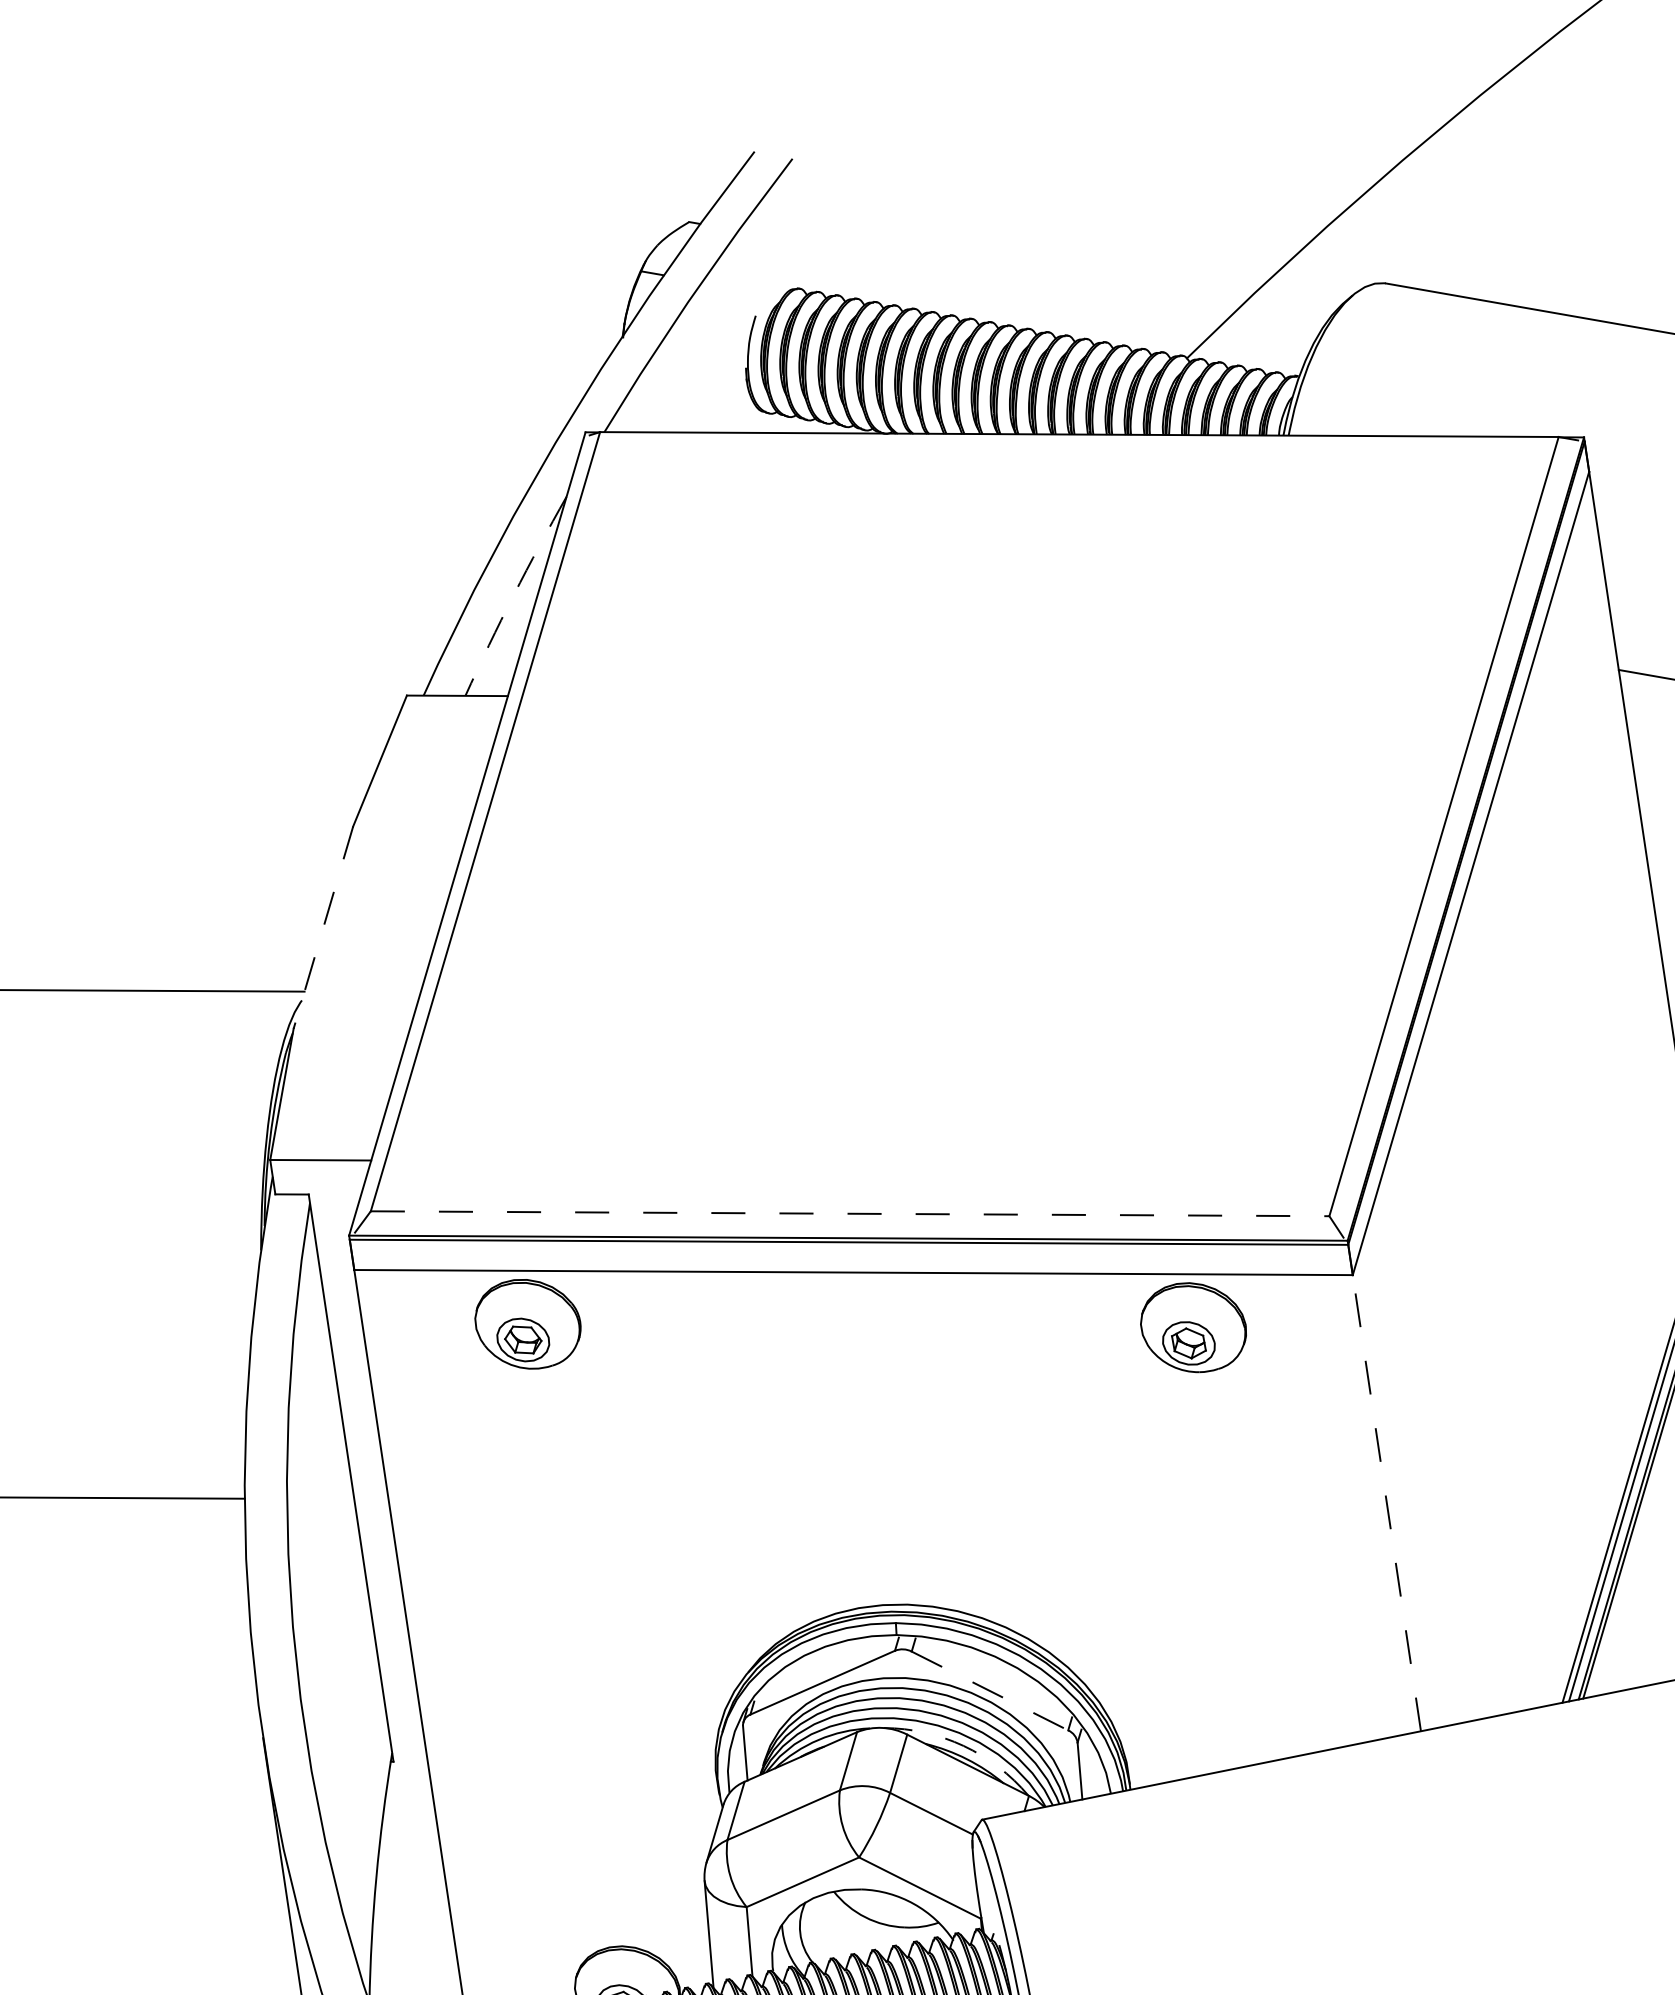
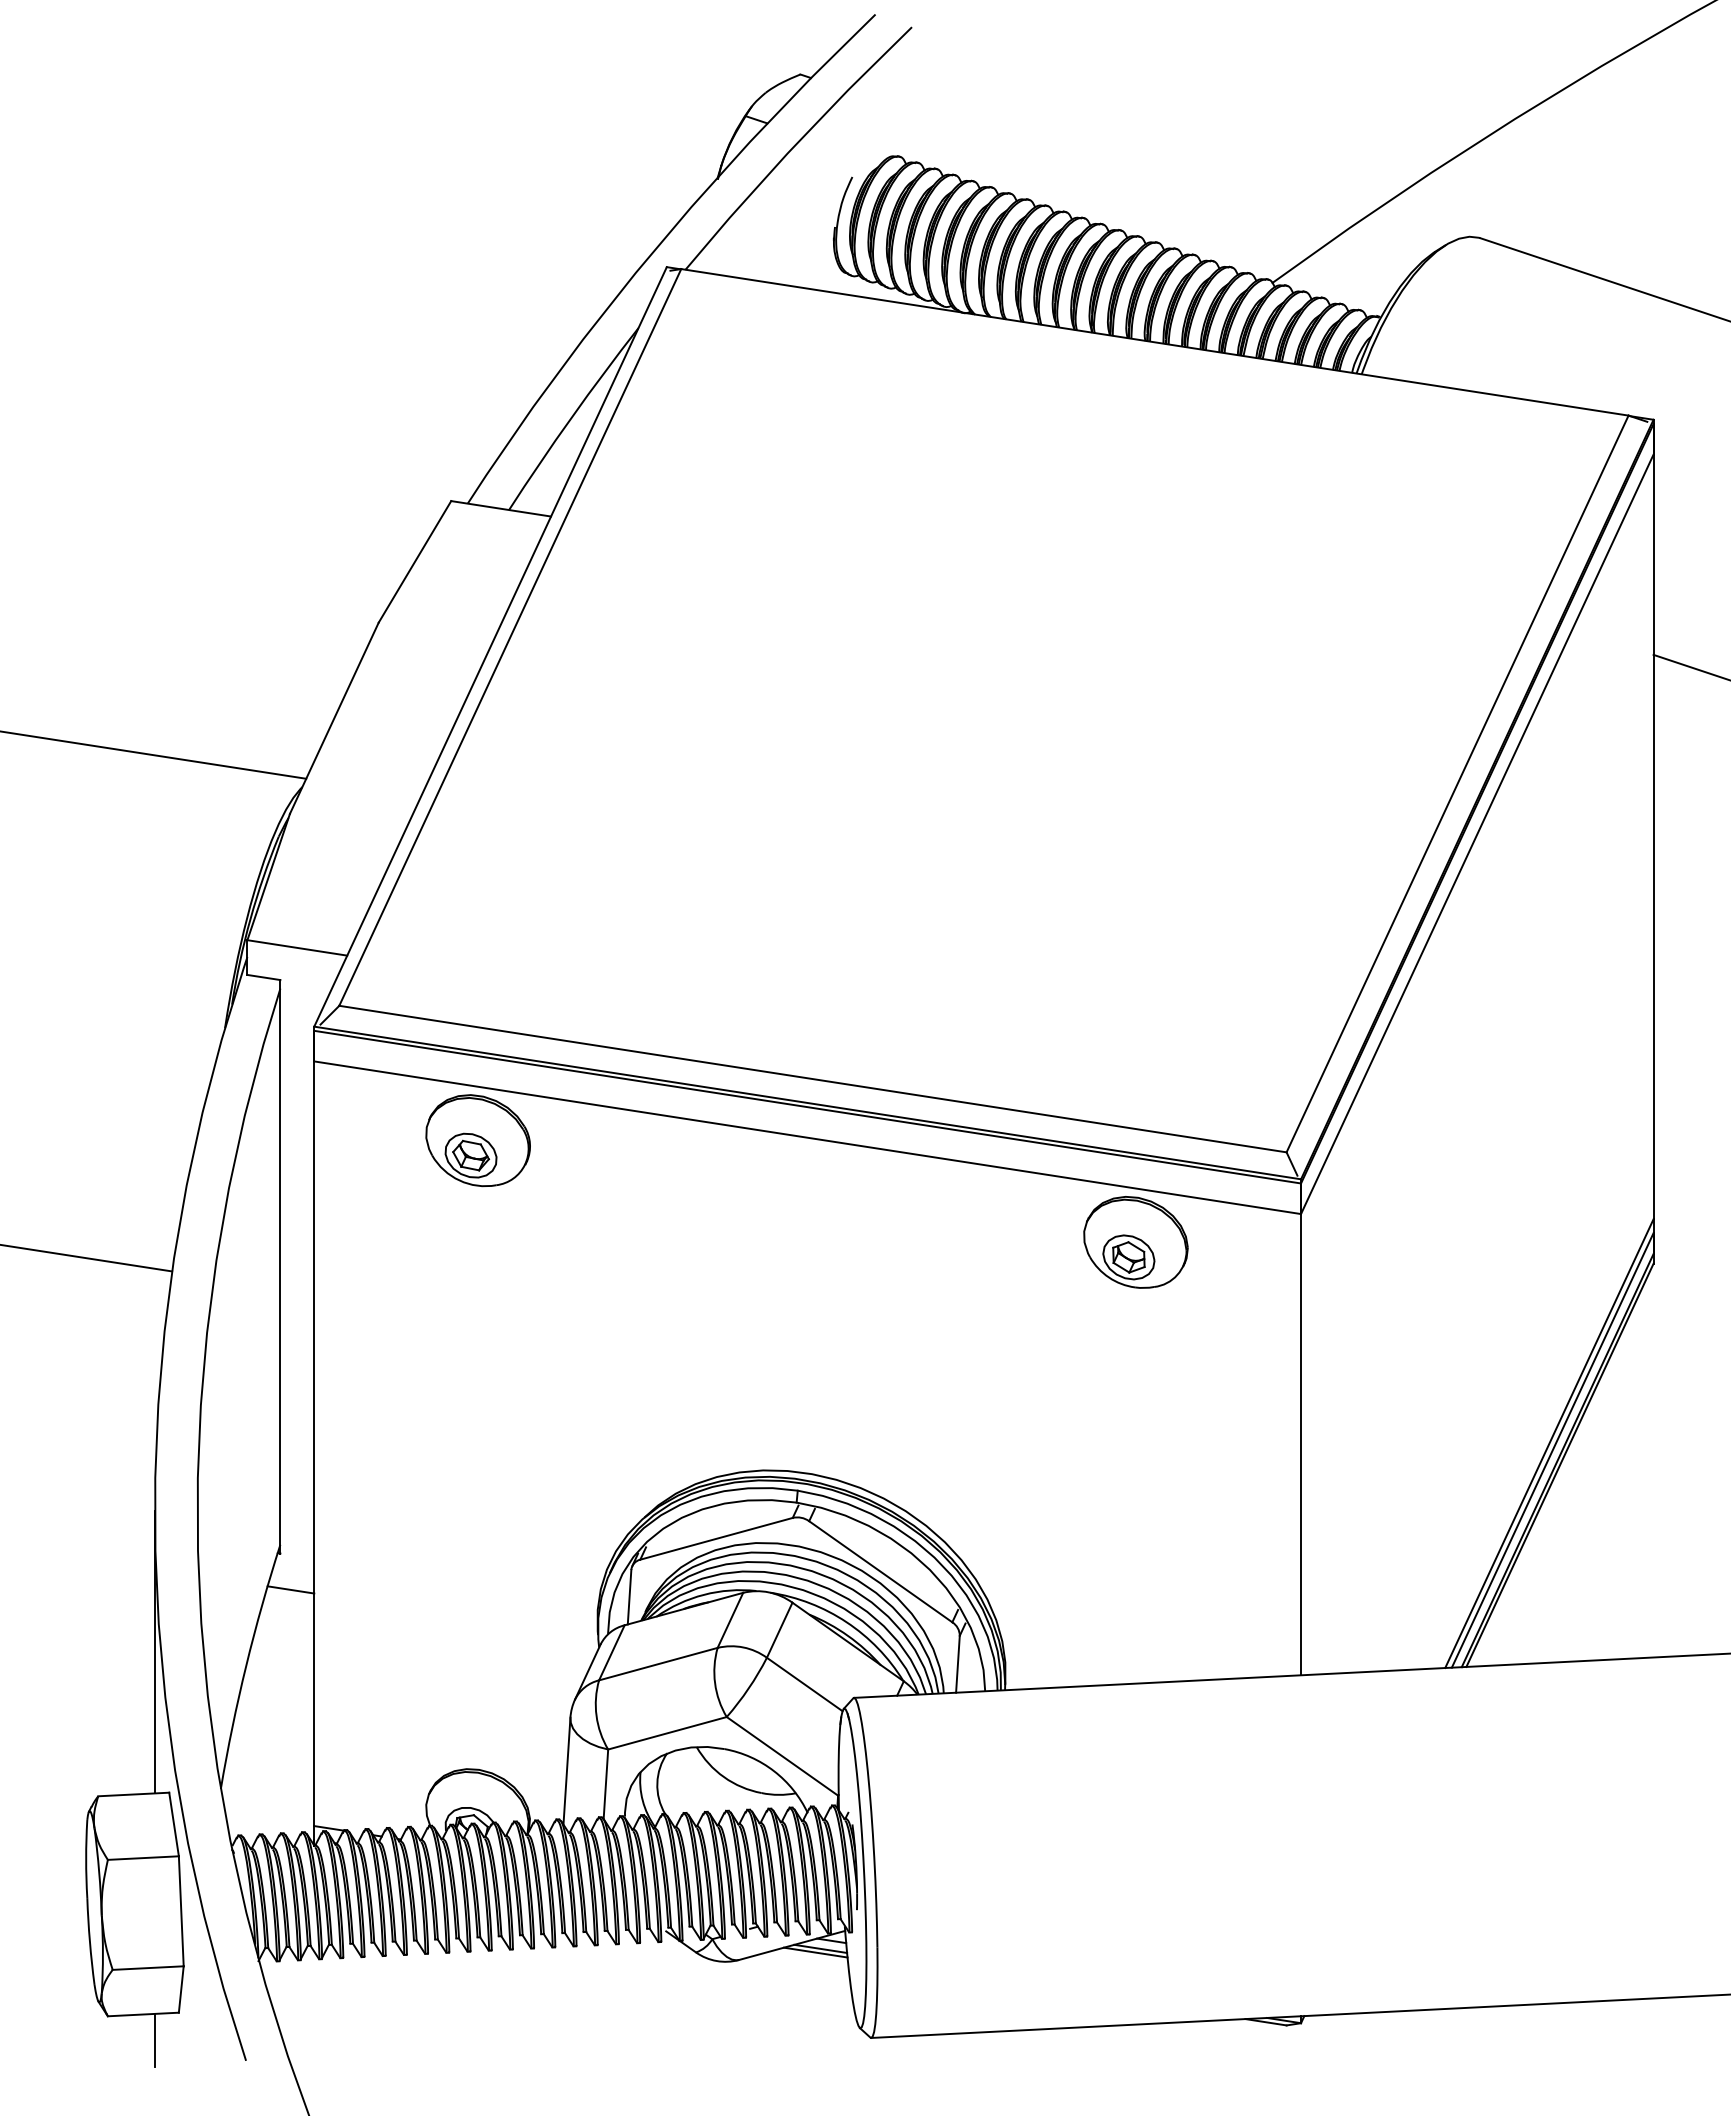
arc: (513, 595) -> (571, 417), dashed -> solid
line: (323, 927) -> (334, 718), dashed -> solid
line: (850, 1214) -> (813, 1079), dashed -> solid
line: (1387, 1502) -> (1301, 1444), dashed -> solid
line: (989, 1690) -> (880, 1571), dashed -> solid
arc: (963, 1746) -> (846, 1622), dashed -> solid
line: (408, 1795) -> (290, 1589), added

